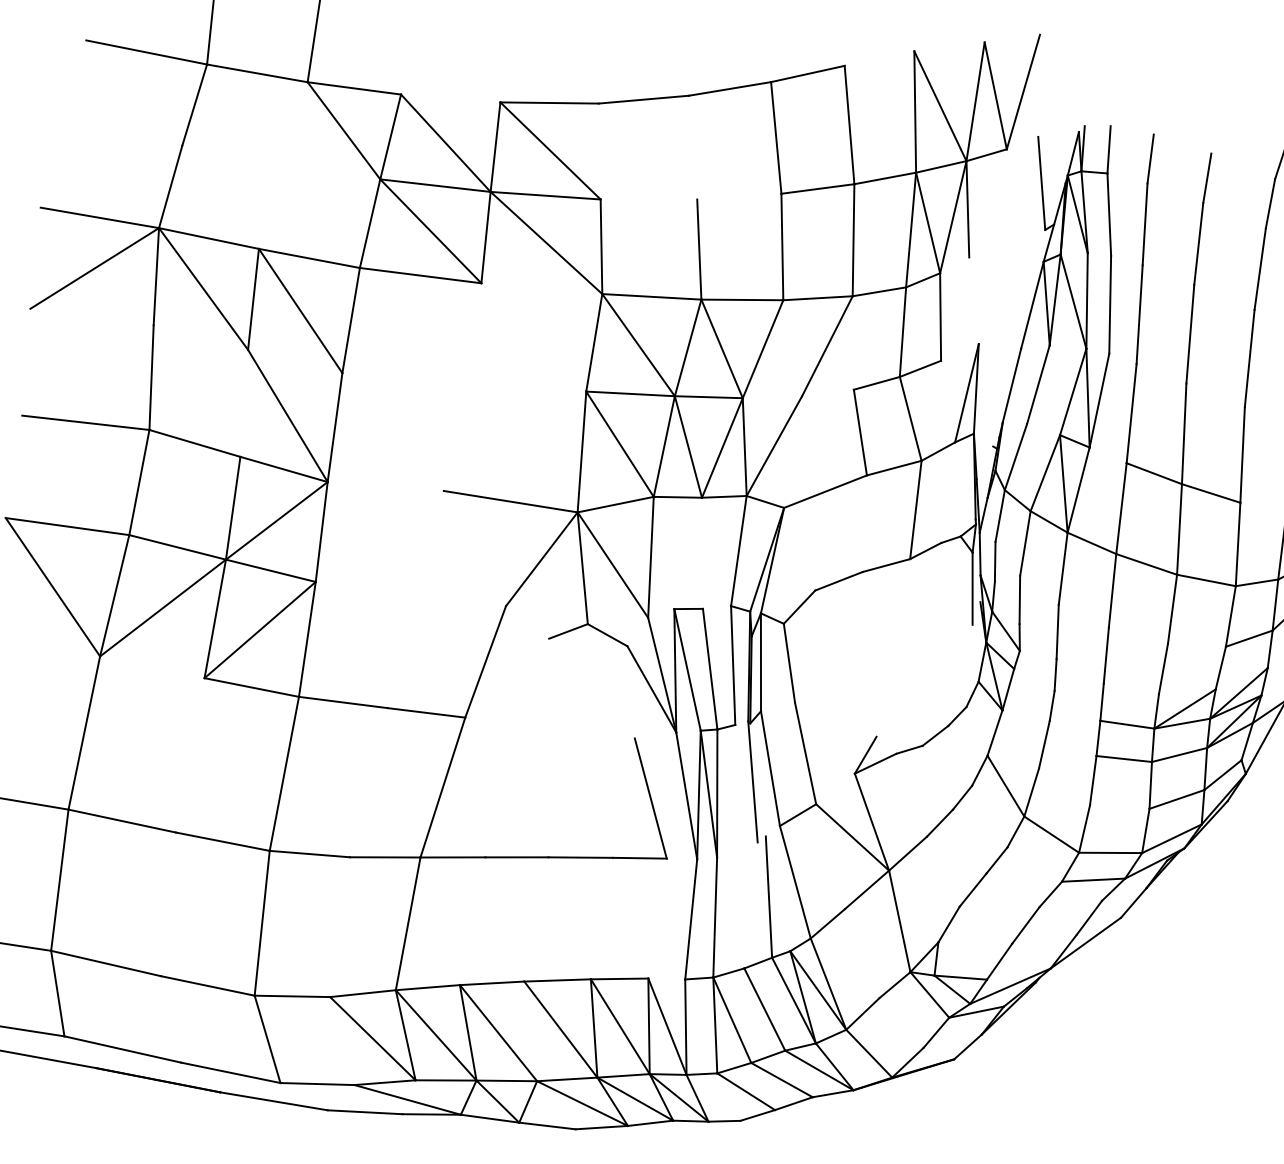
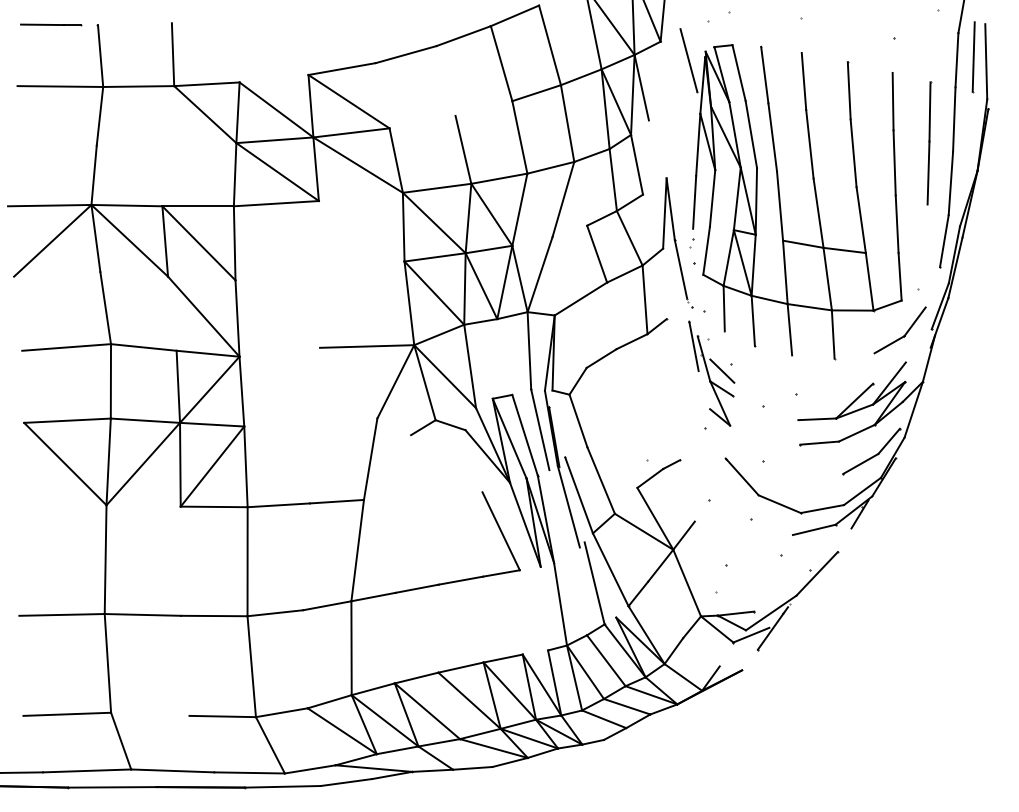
line: (760, 661) -> (558, 423), removed
line: (691, 919) -> (544, 608), removed
line: (106, 962) -> (150, 713), removed

